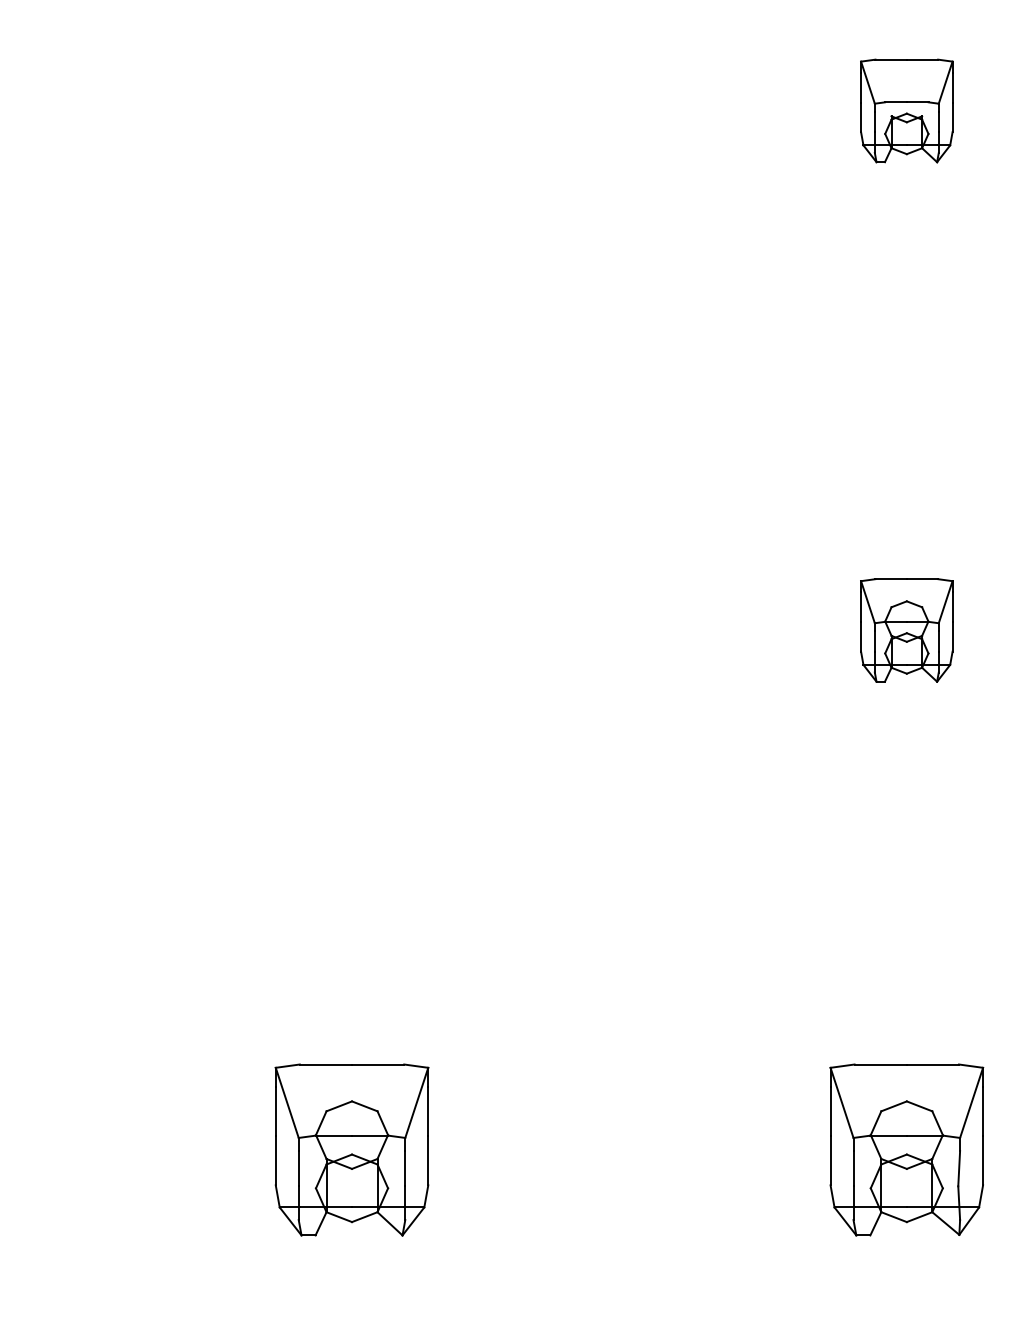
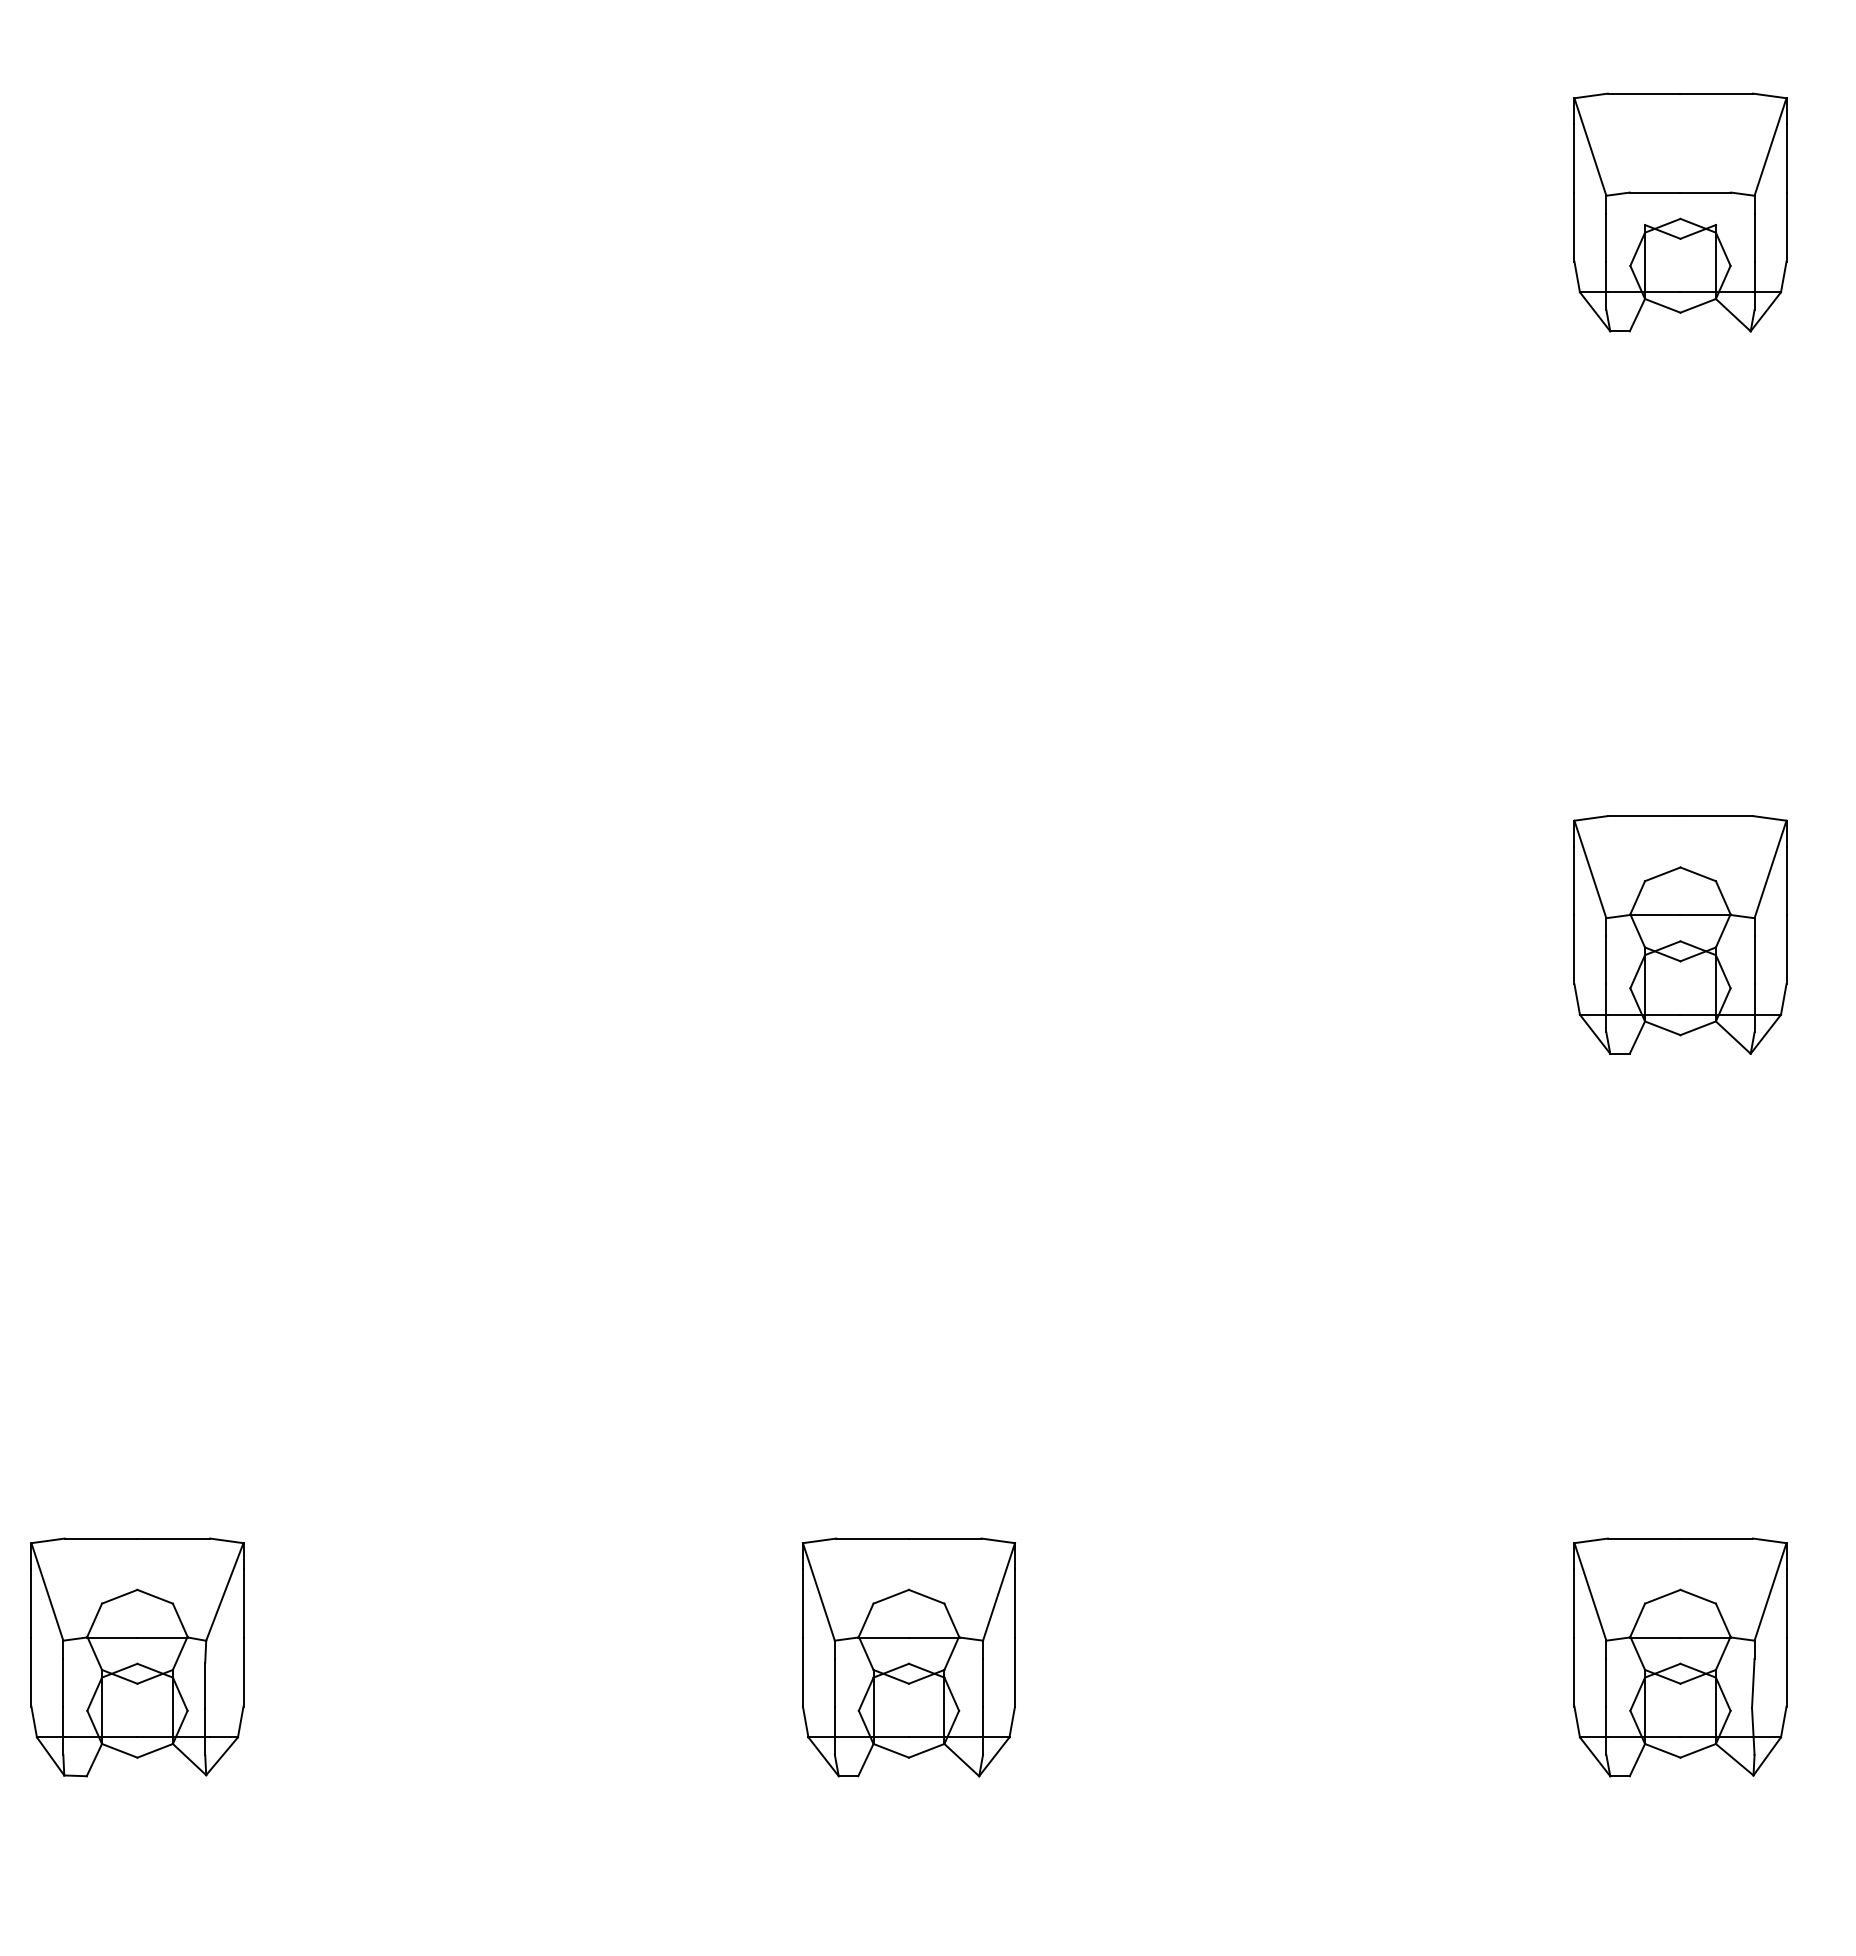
part: (906, 110) -> (1680, 212), size x1.67
part: (906, 630) -> (1680, 934), size x1.67

